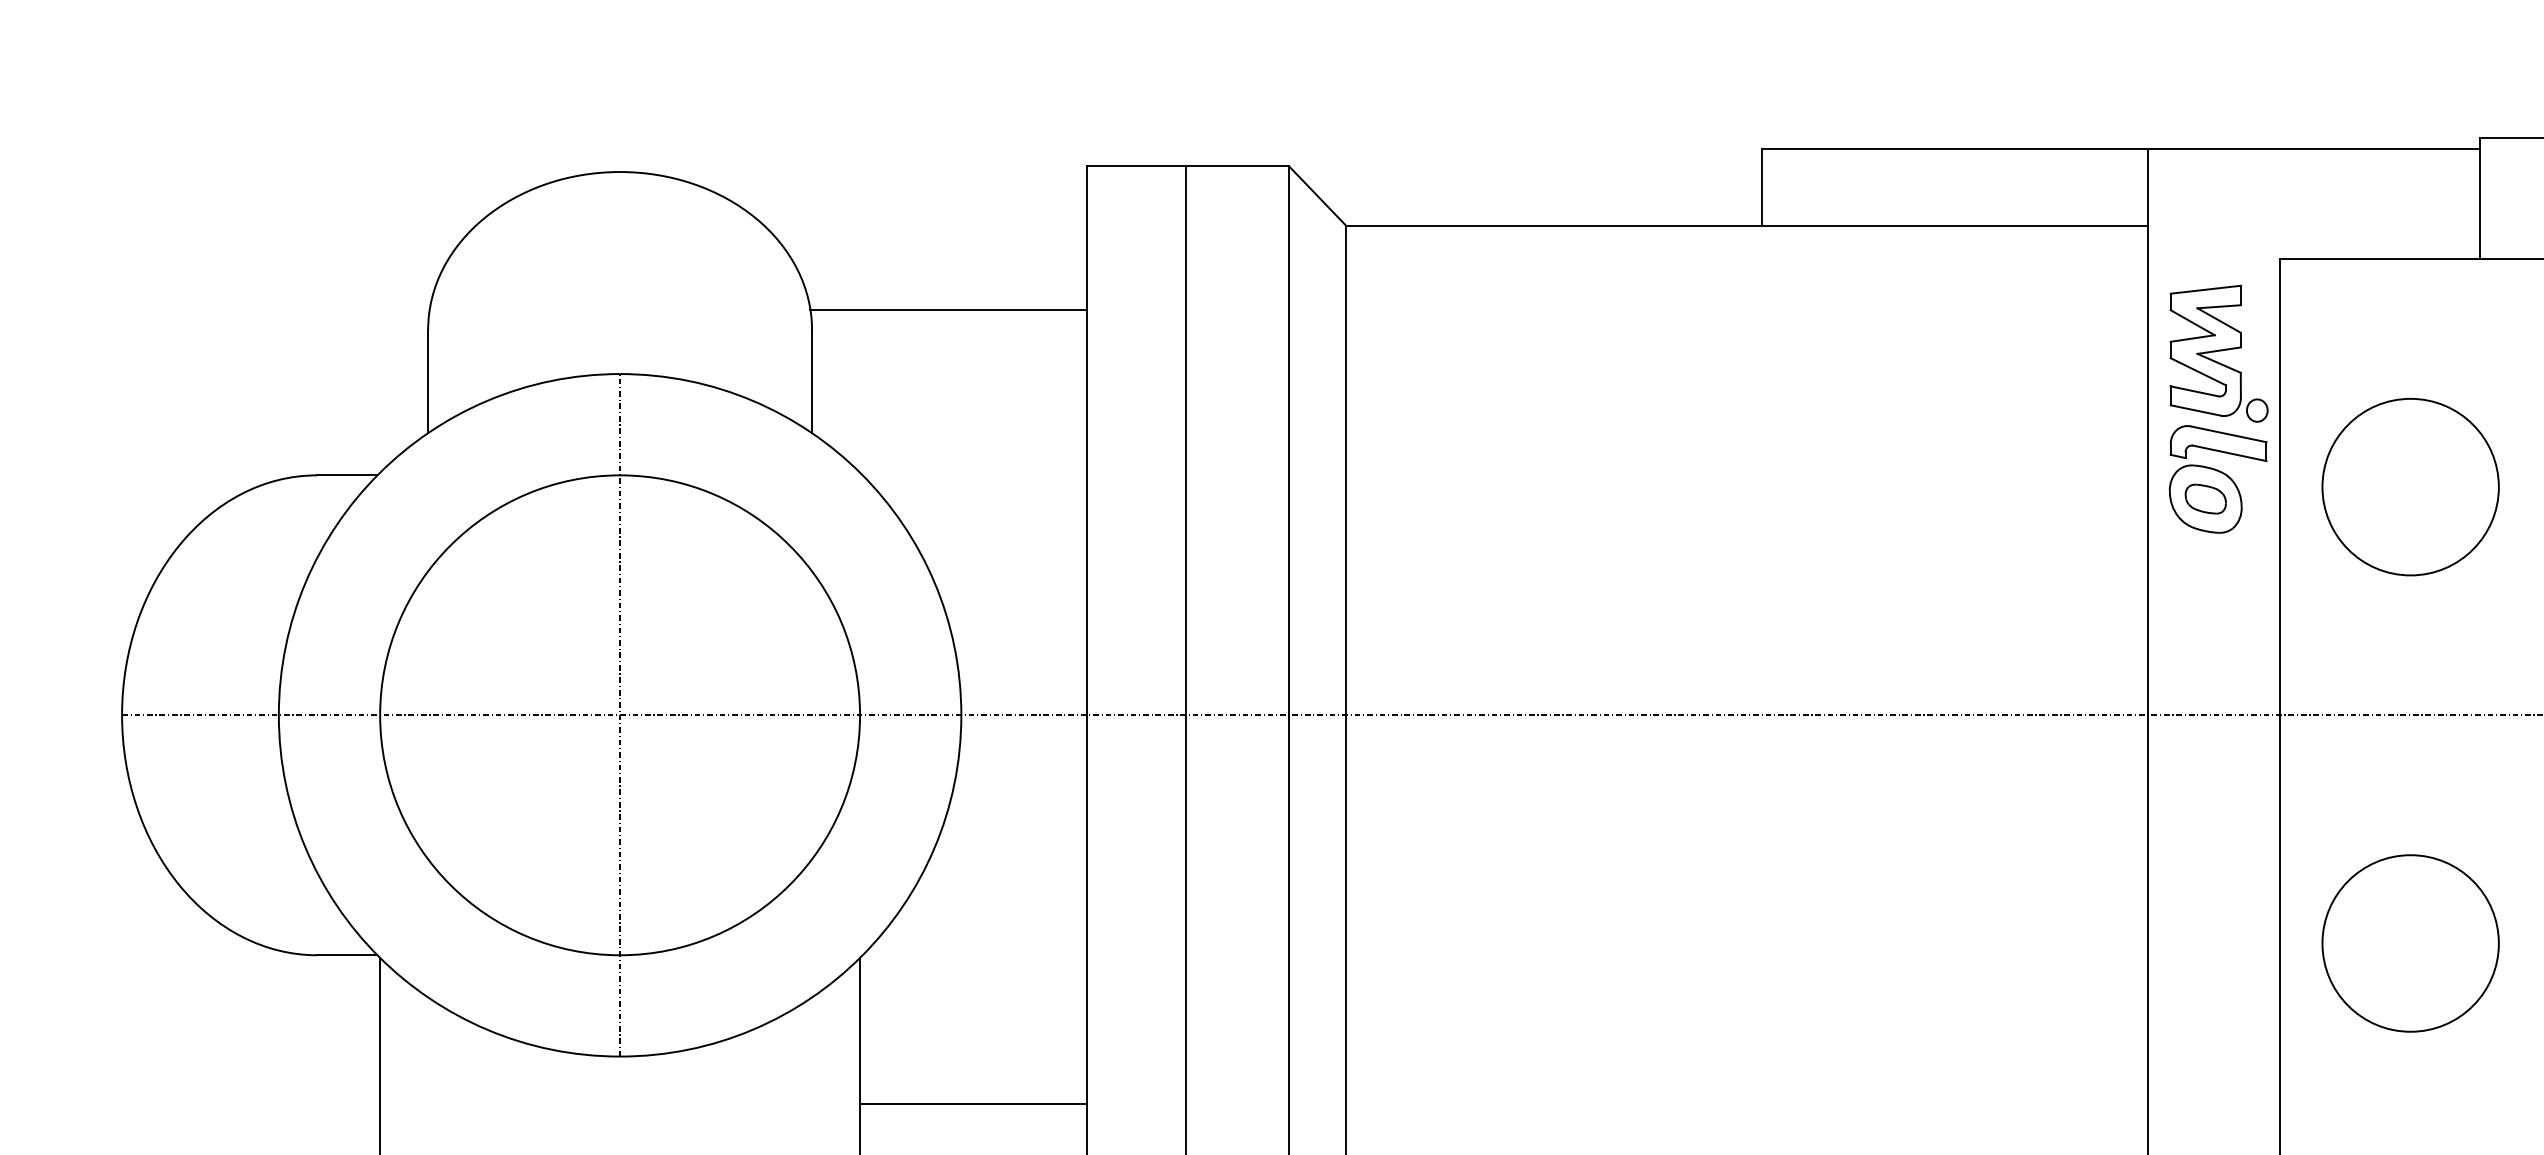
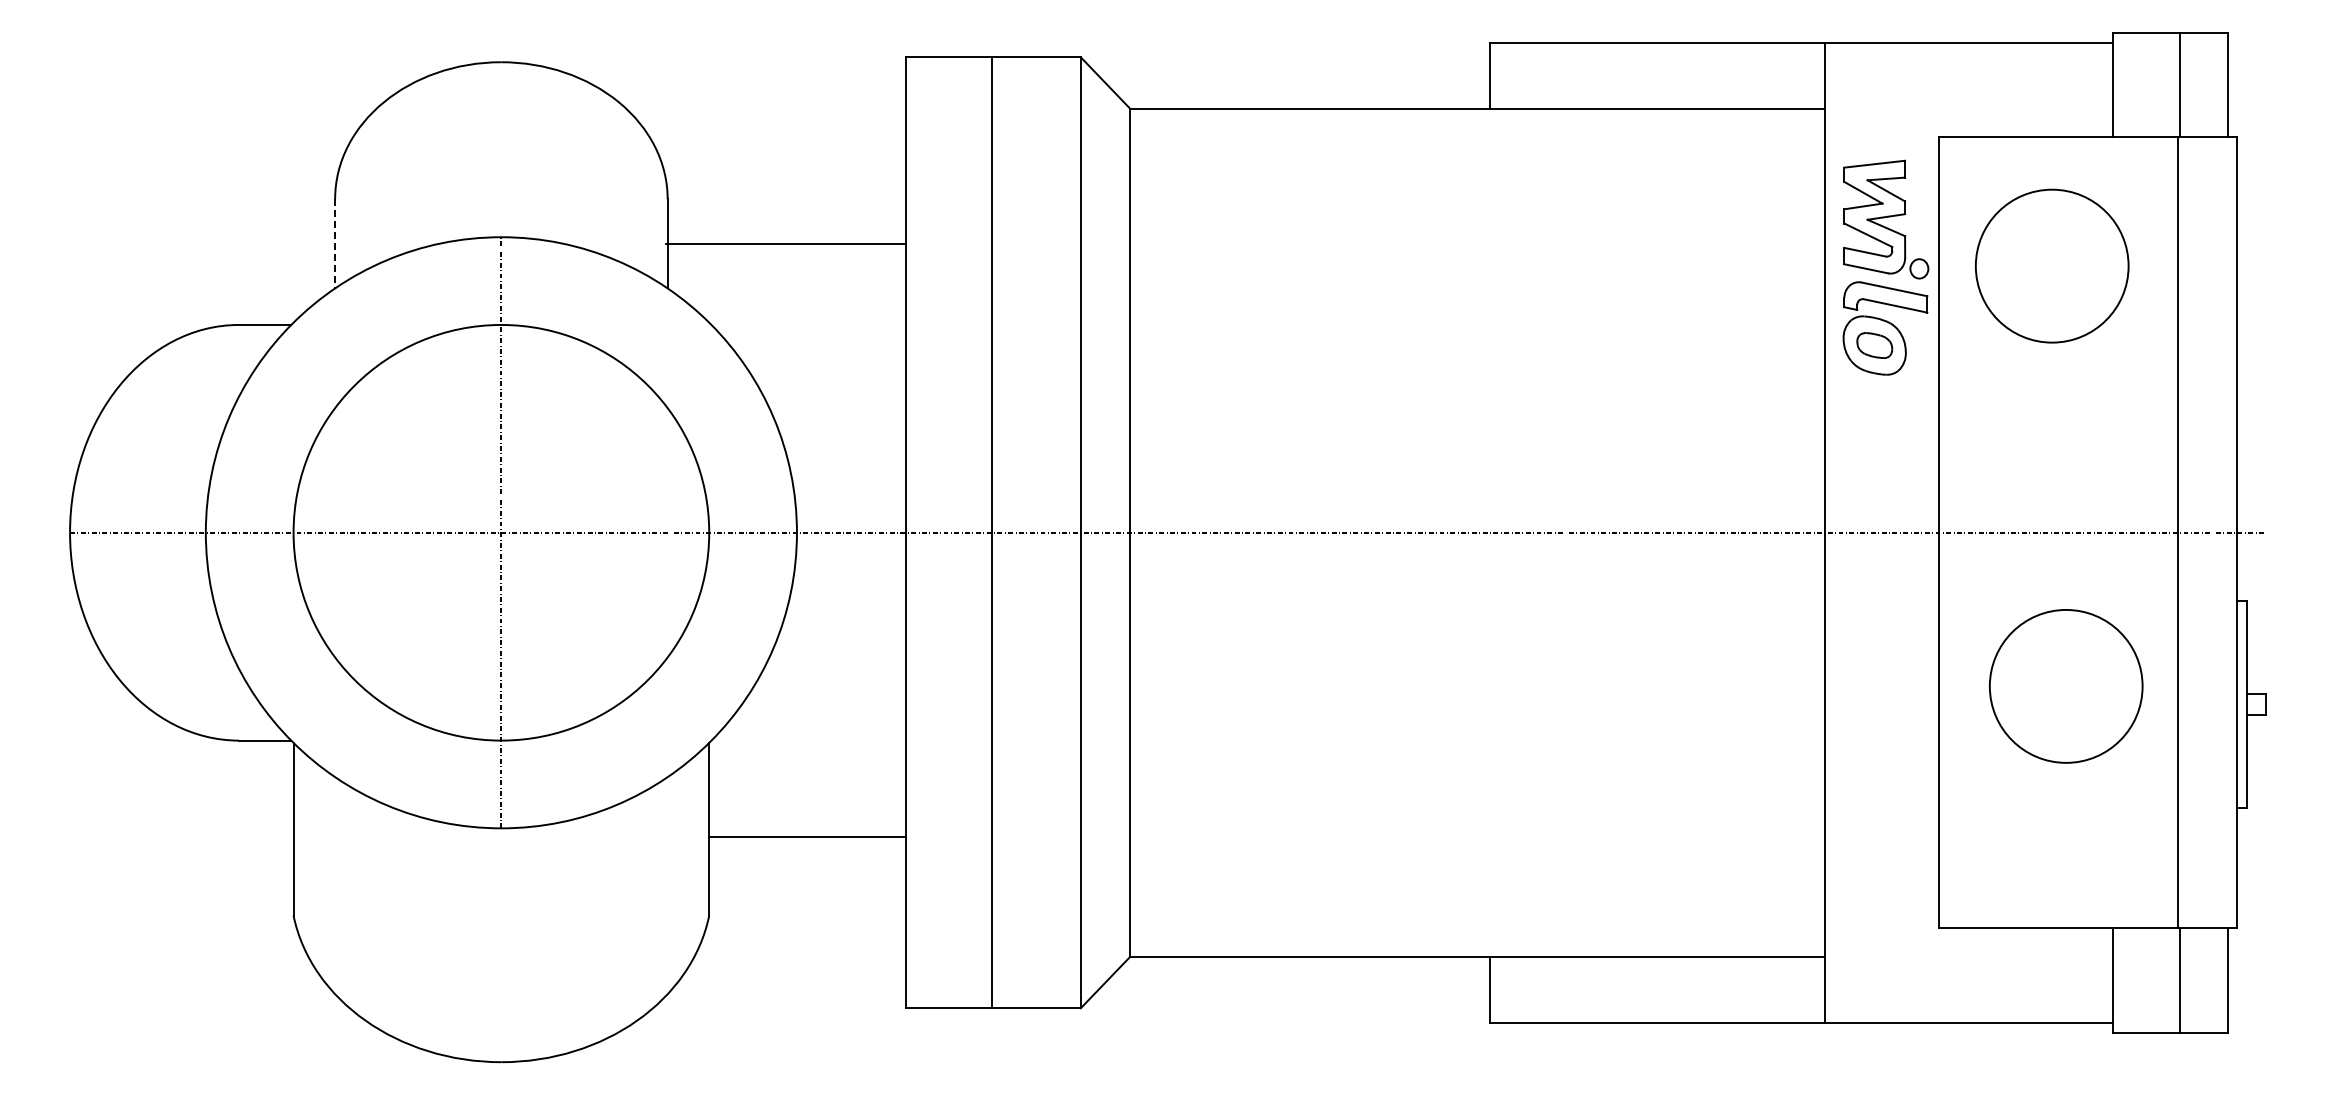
line: (948, 309) -> (785, 243), moved
line: (428, 381) -> (335, 243), solid -> dashed
part: (2411, 486) -> (2052, 265), moved
part: (2409, 943) -> (2065, 686), moved
line: (973, 1104) -> (807, 836), moved

